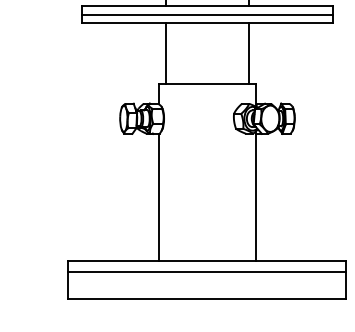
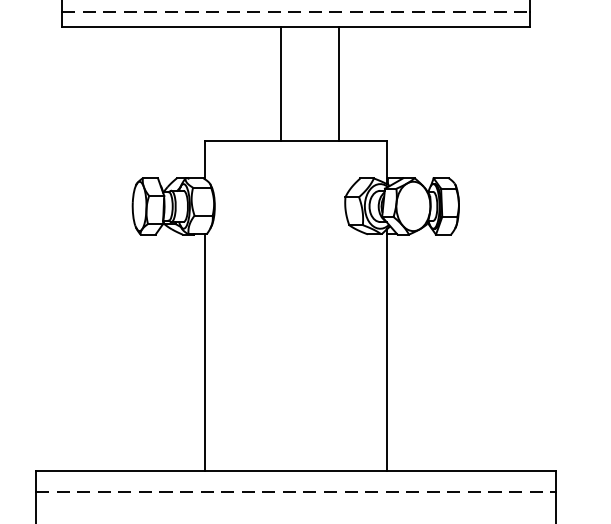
line: (207, 14) -> (295, 11), solid -> dashed
line: (165, 53) -> (280, 84), moved
line: (249, 53) -> (338, 84), moved
line: (207, 271) -> (295, 491), solid -> dashed

